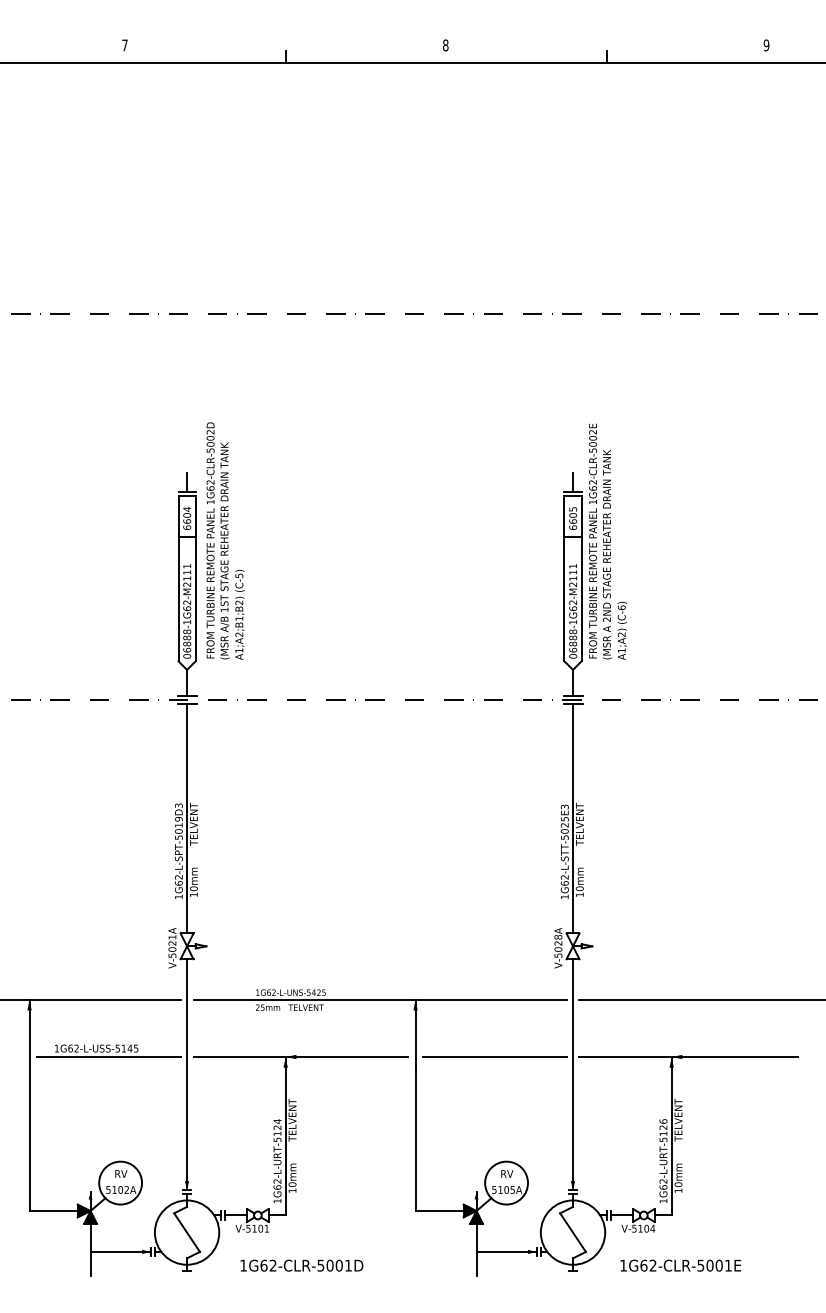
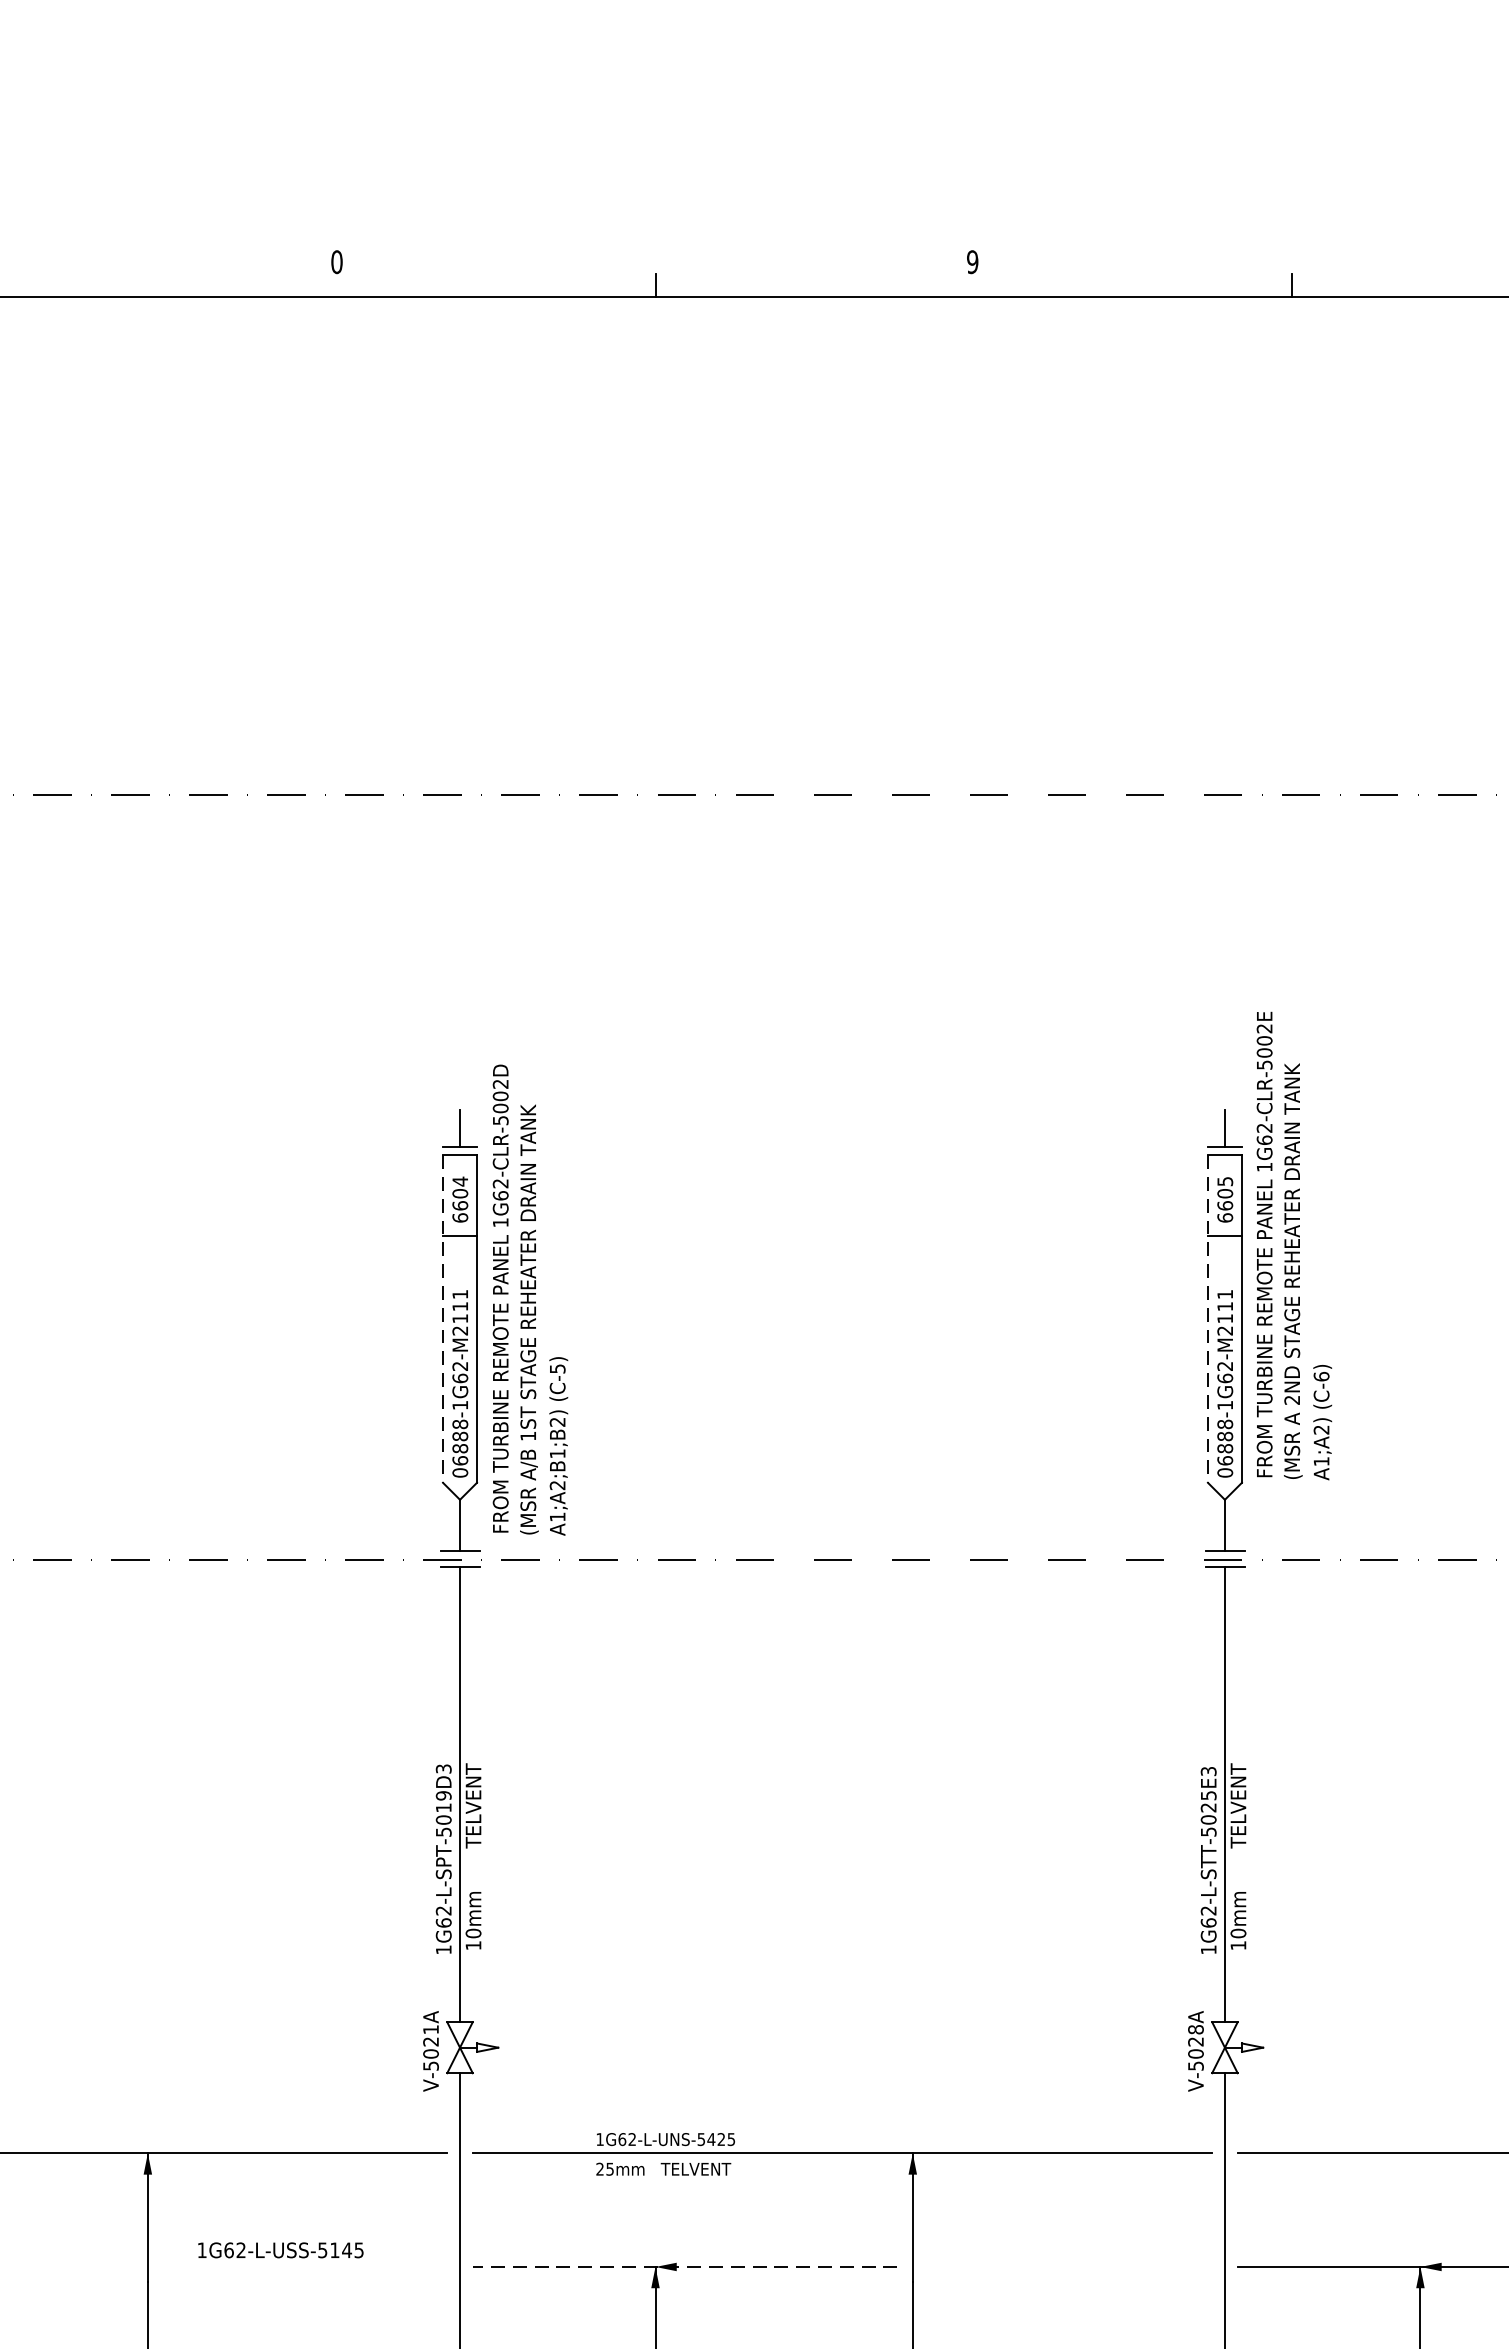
text: (124, 45) -> (336, 262), 7 -> 0
text: (445, 45) -> (972, 262), 8 -> 9
text: (225, 540) -> (530, 1298), moved
line: (178, 578) -> (443, 1318), solid -> dashed
line: (564, 578) -> (1208, 1318), solid -> dashed
line: (108, 1056) -> (304, 2265), removed
line: (300, 1056) -> (684, 2265), solid -> dashed
line: (494, 1056) -> (1069, 2265), removed

